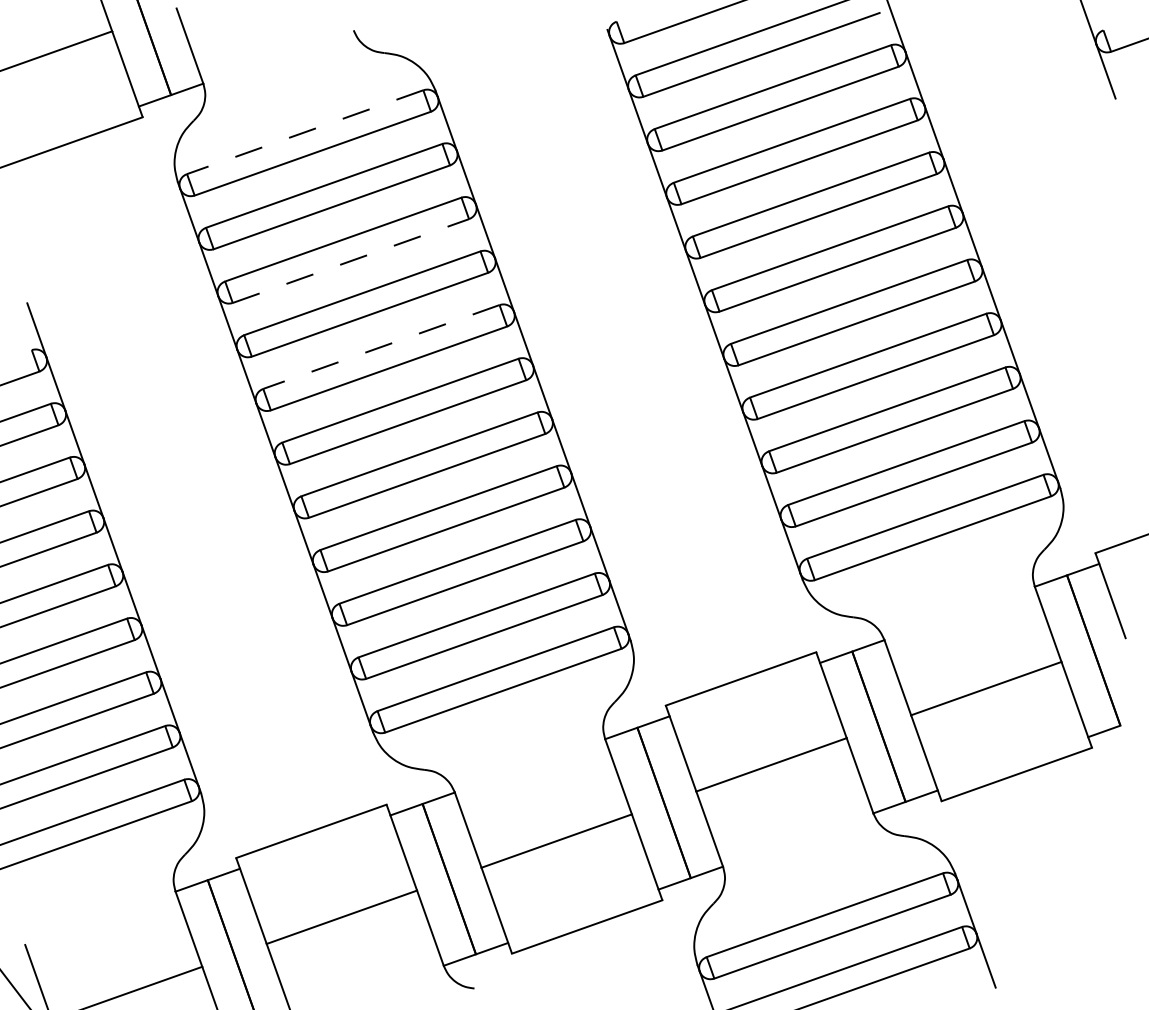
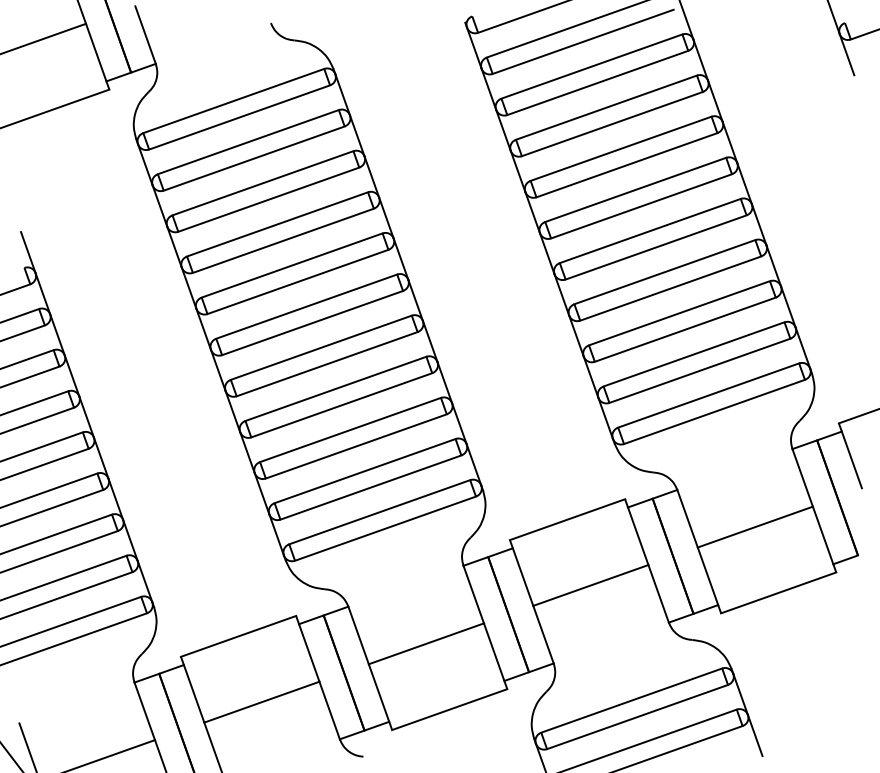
line: (304, 132) -> (233, 101), dashed -> solid
line: (351, 260) -> (269, 199), dashed -> solid
line: (380, 347) -> (291, 265), dashed -> solid

